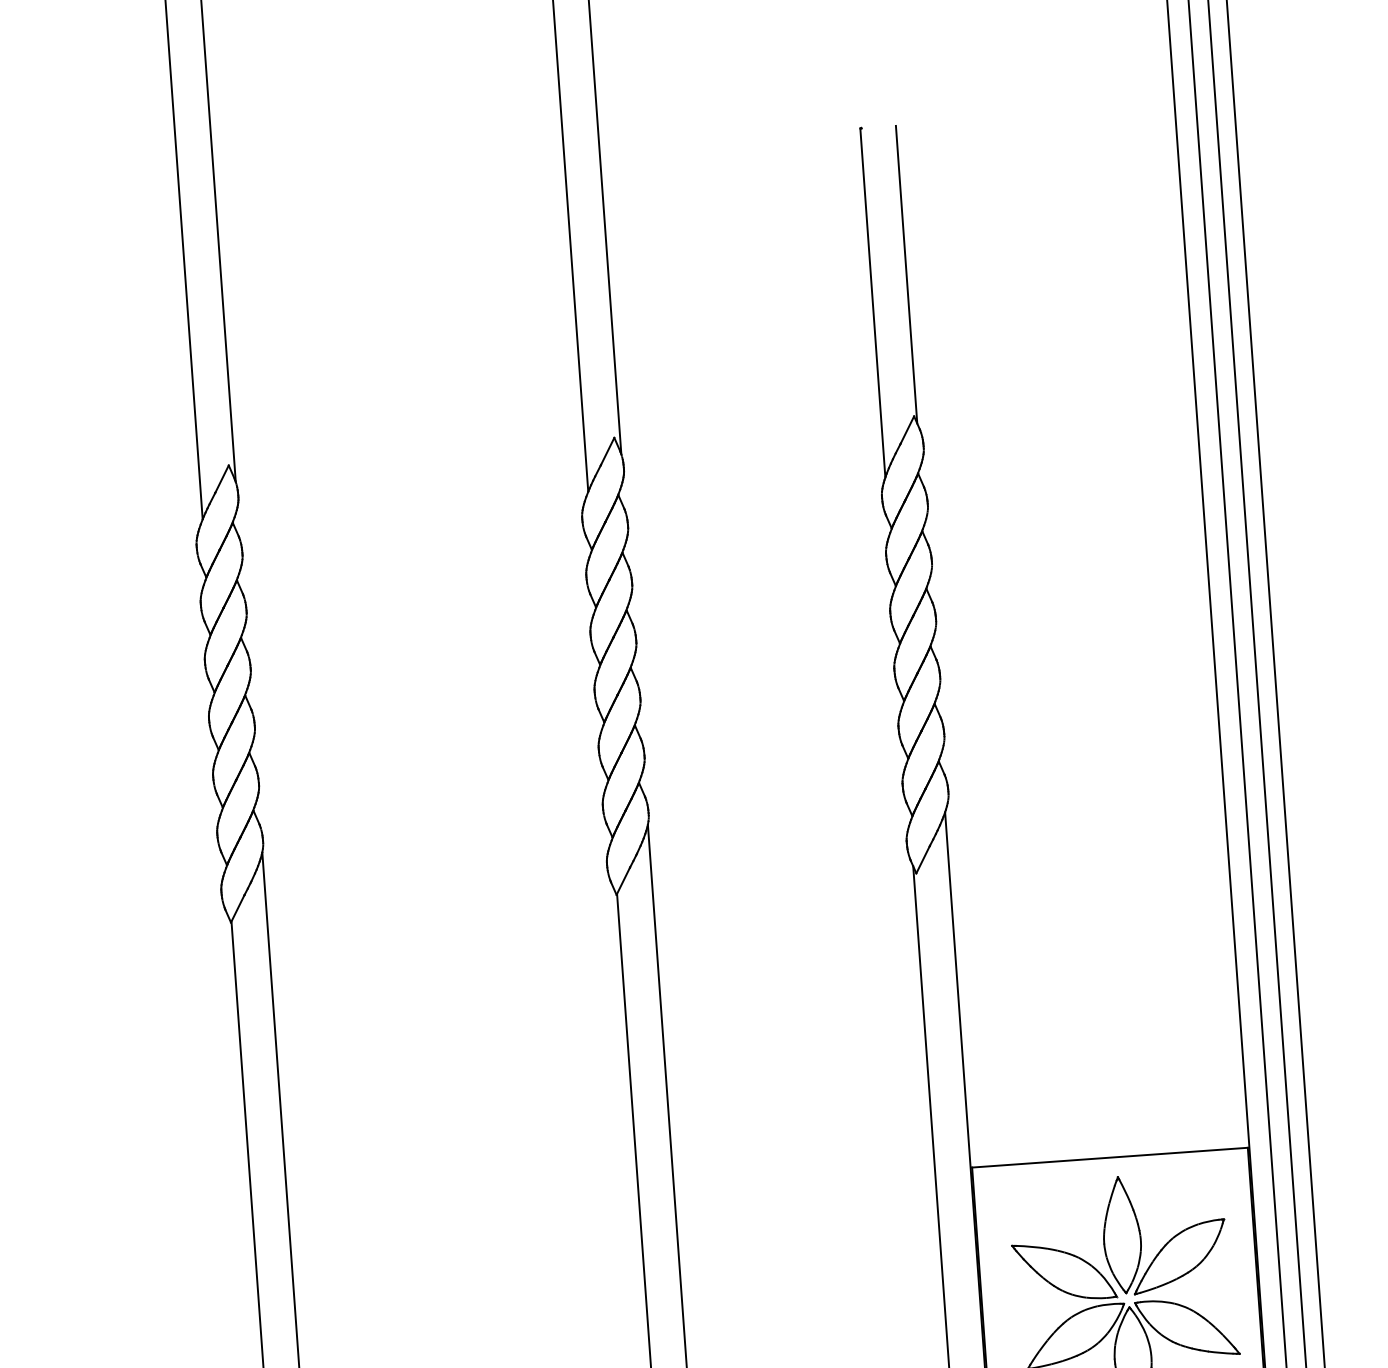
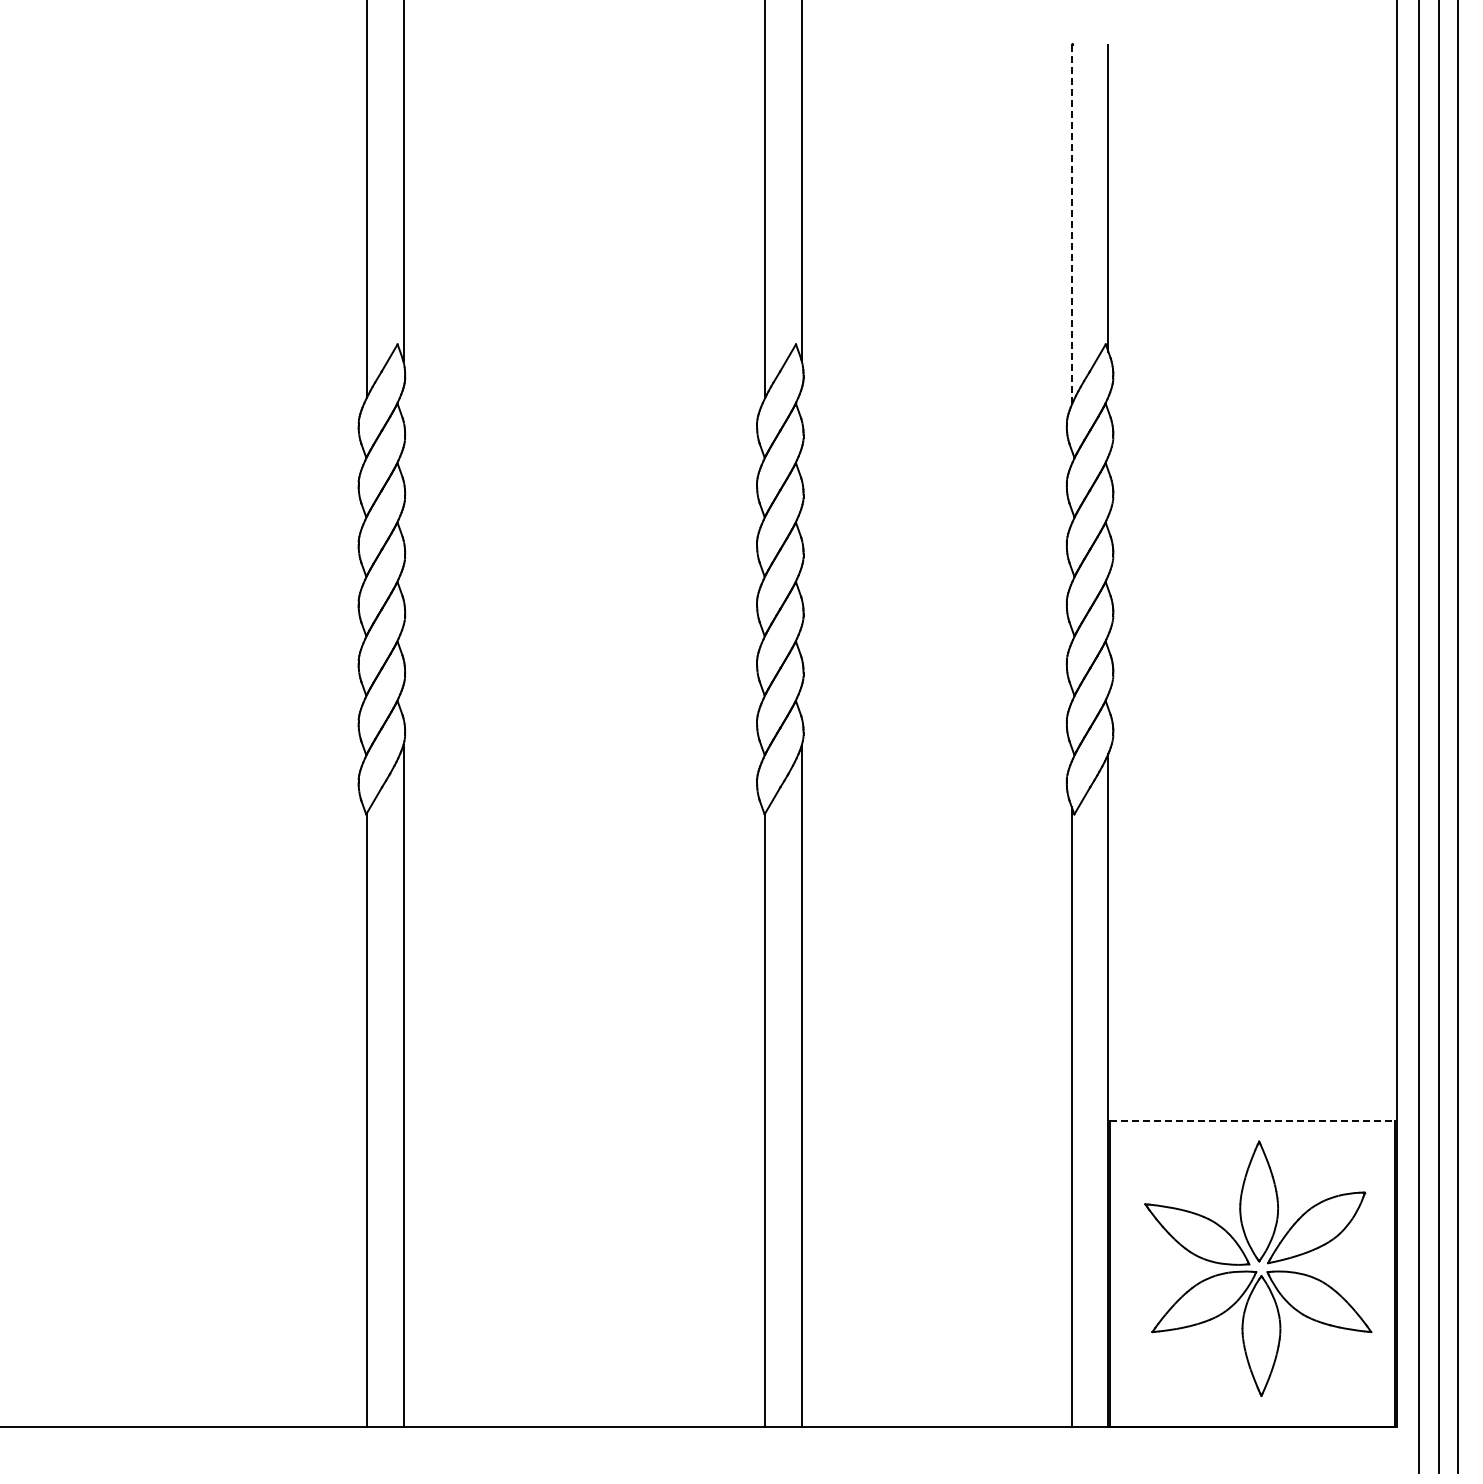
line: (872, 303) -> (1071, 225), solid -> dashed
line: (1109, 1157) -> (1252, 1120), solid -> dashed

